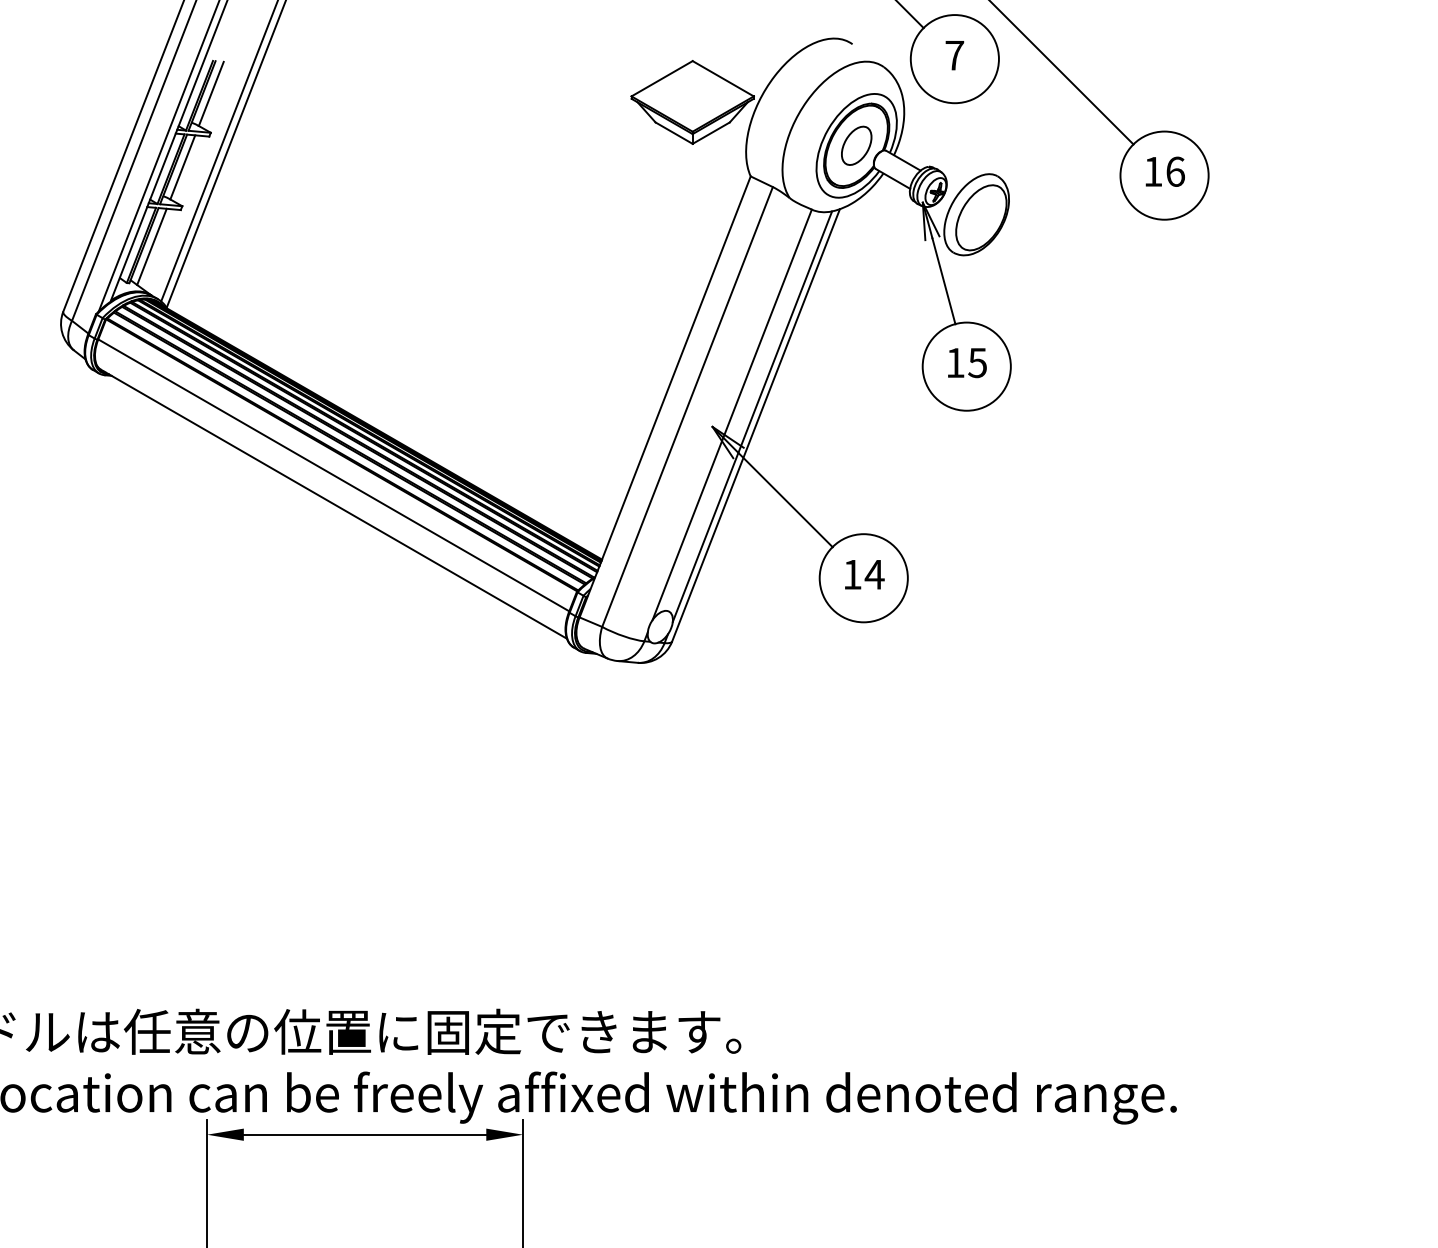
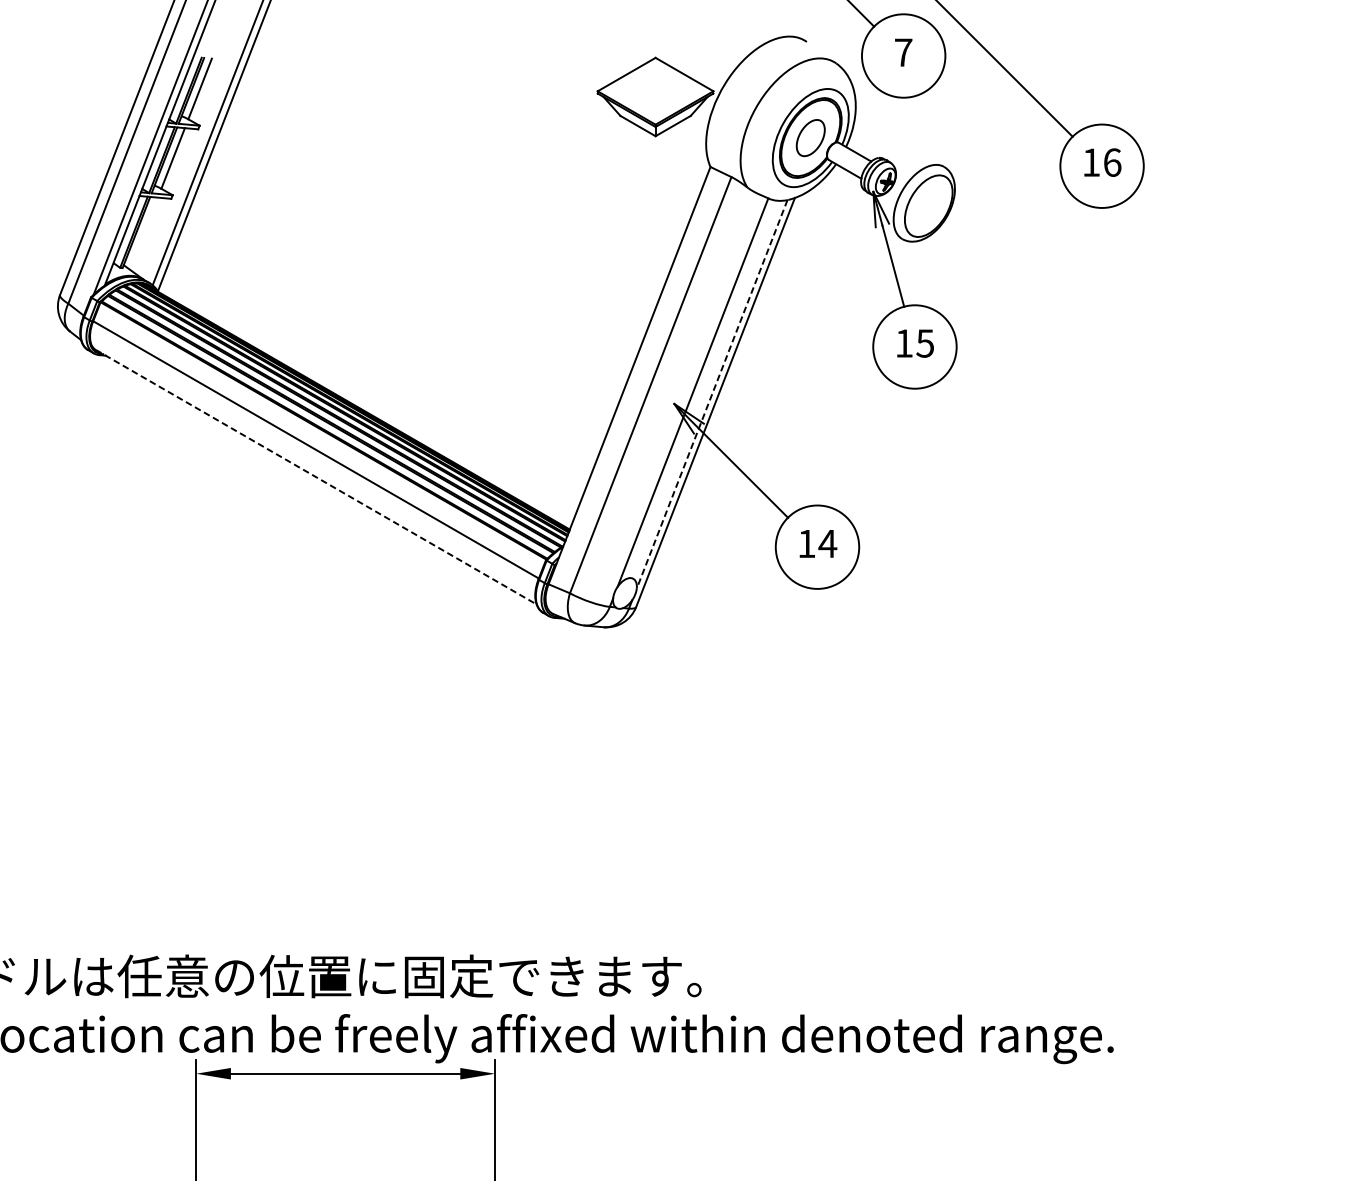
line: (151, 246) -> (143, 233), removed
line: (752, 417) -> (712, 395), solid -> dashed
line: (333, 504) -> (315, 477), solid -> dashed

